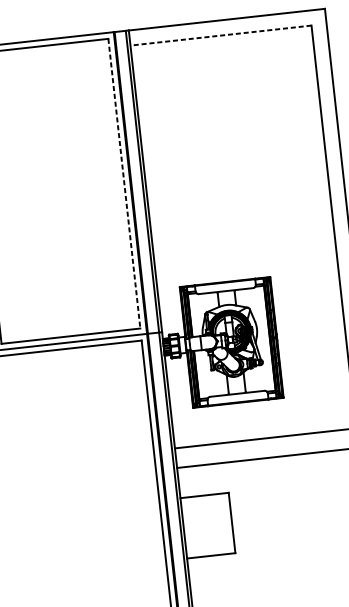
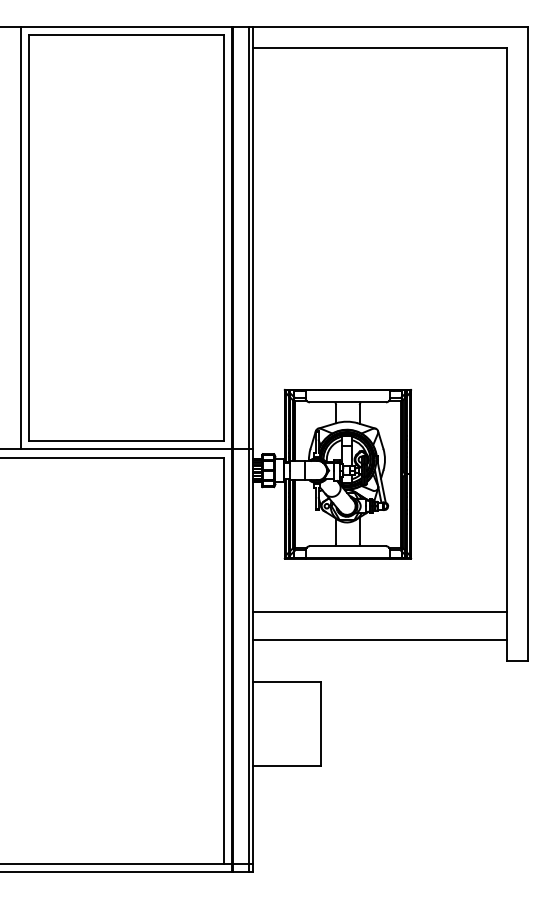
line: (221, 35) -> (380, 48), dashed -> solid
line: (124, 183) -> (223, 238), dashed -> solid

